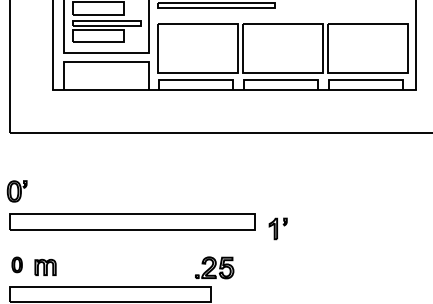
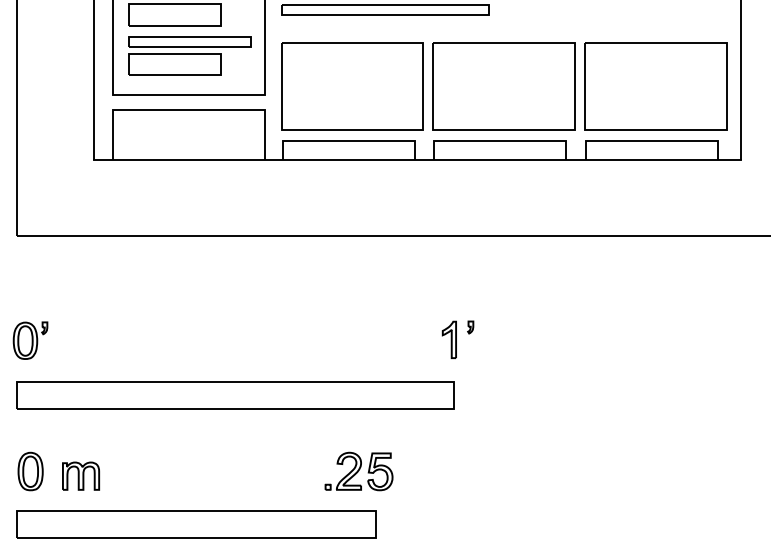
part: (277, 228) -> (456, 339), moved
part: (16, 264) -> (29, 470), size x1.43
part: (214, 267) -> (358, 470), moved

